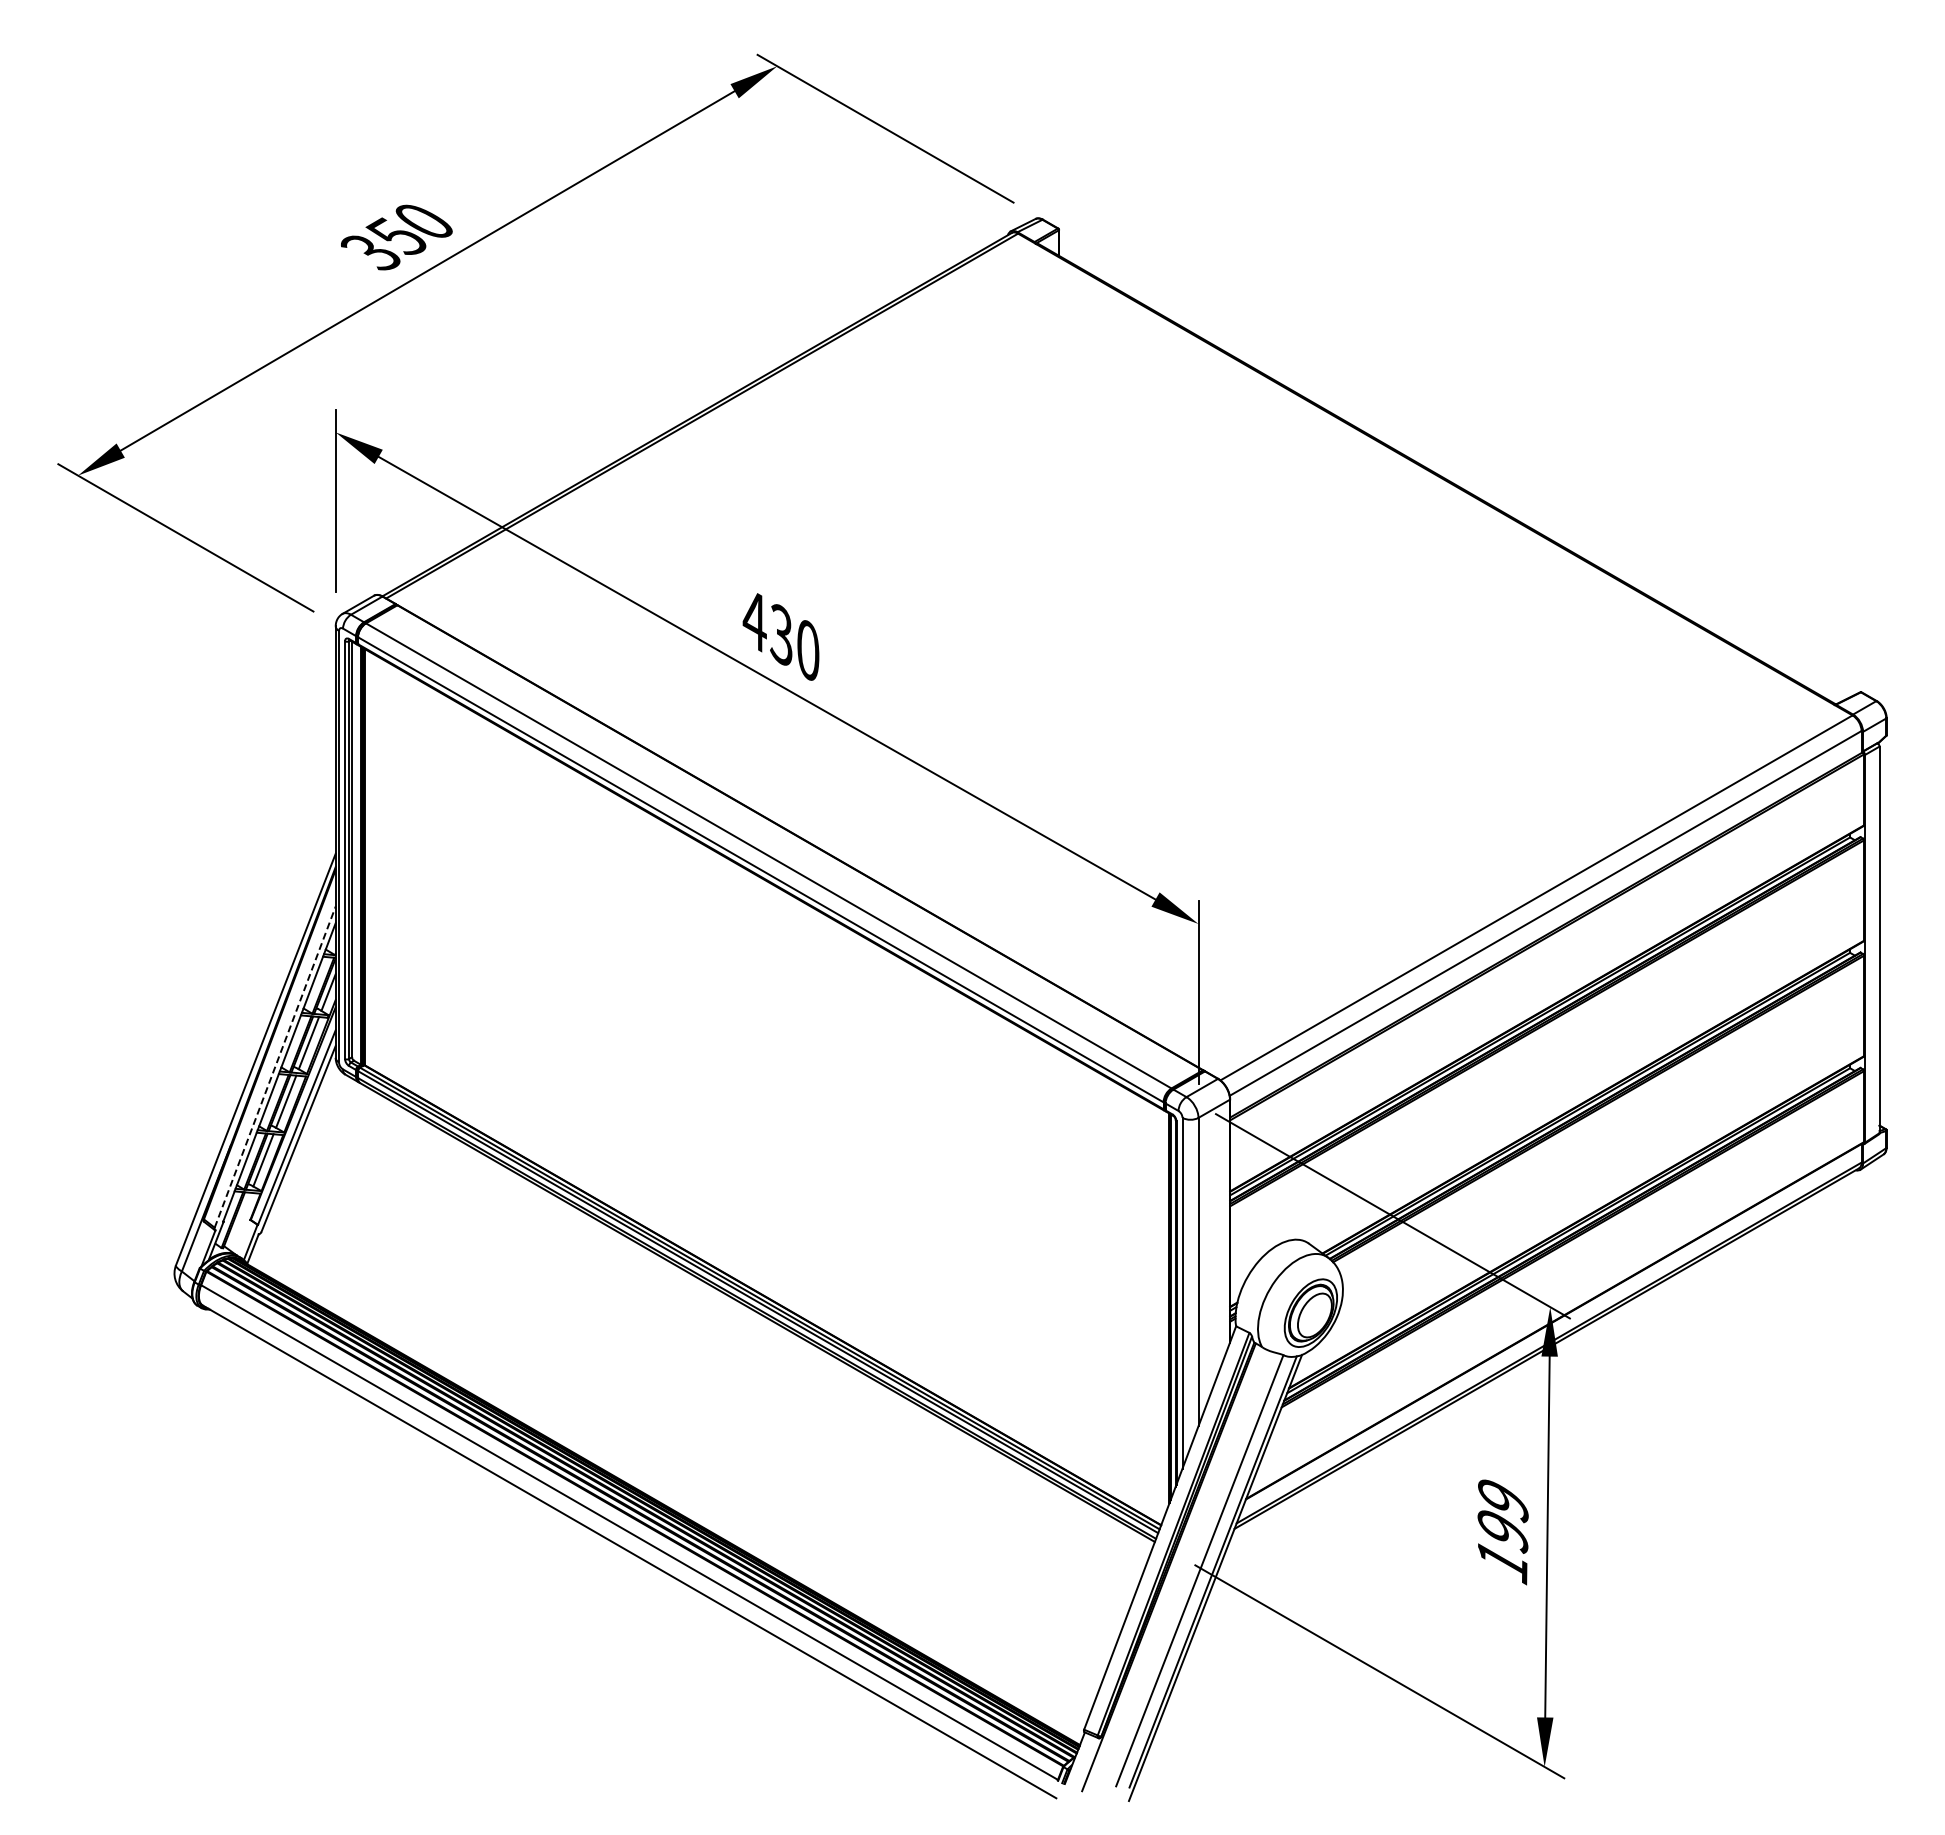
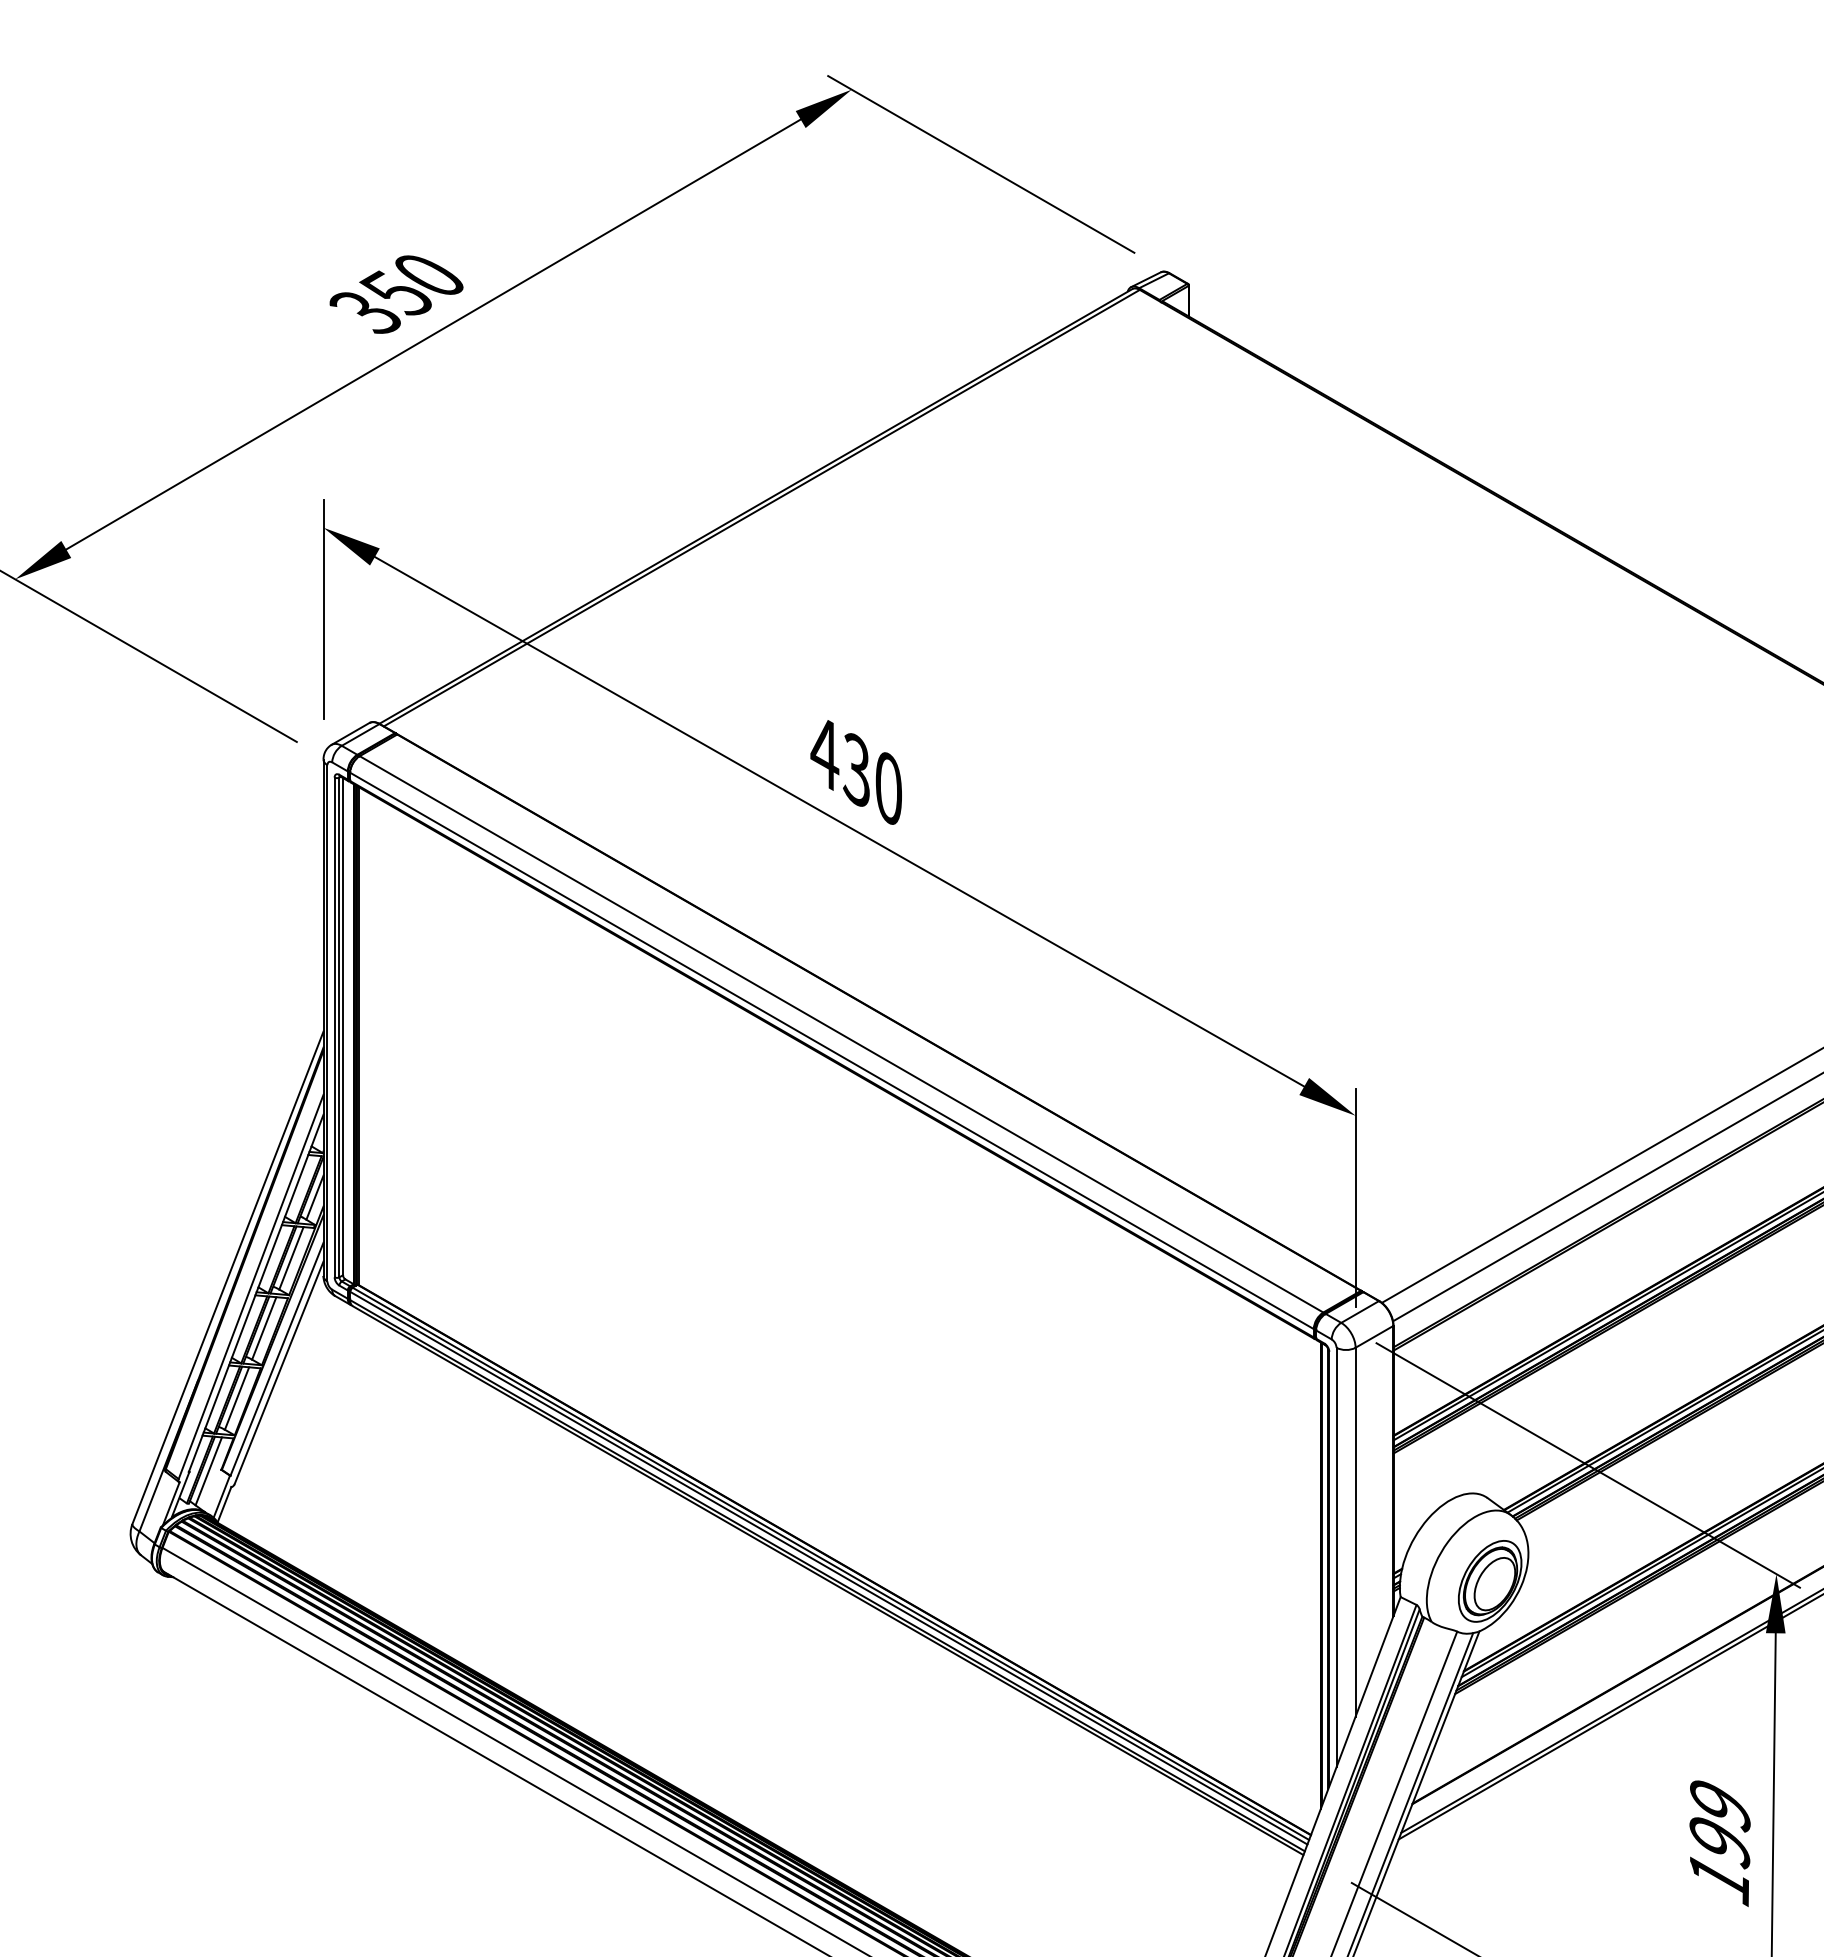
line: (275, 1067) -> (251, 1287), dashed -> solid
line: (239, 1220) -> (208, 1470), added

